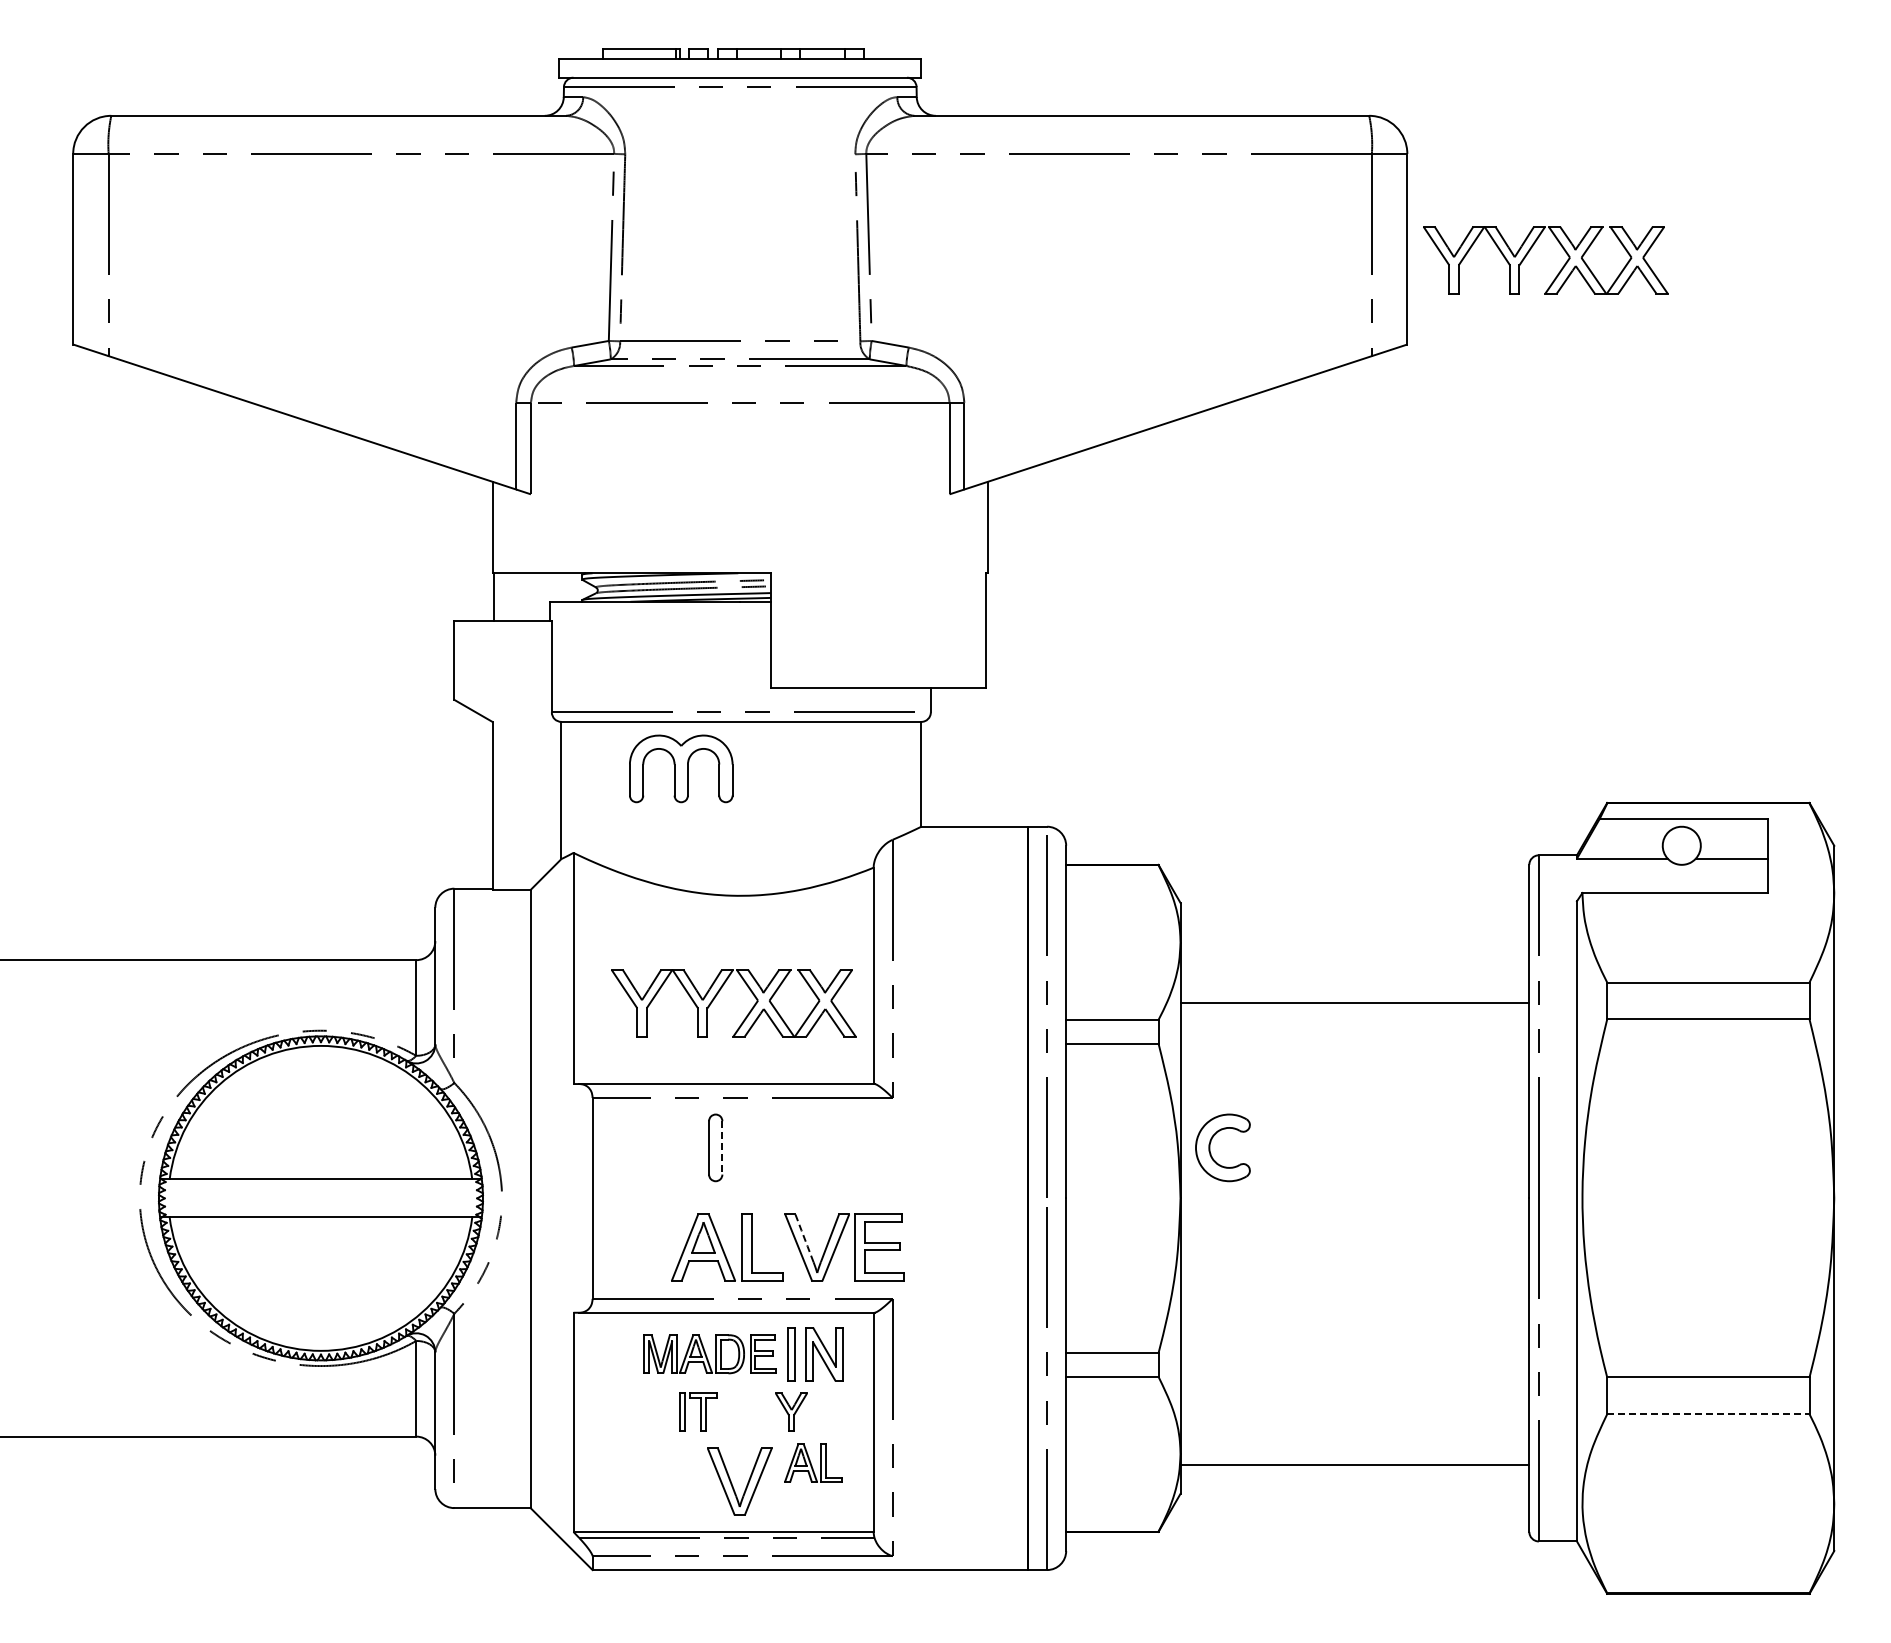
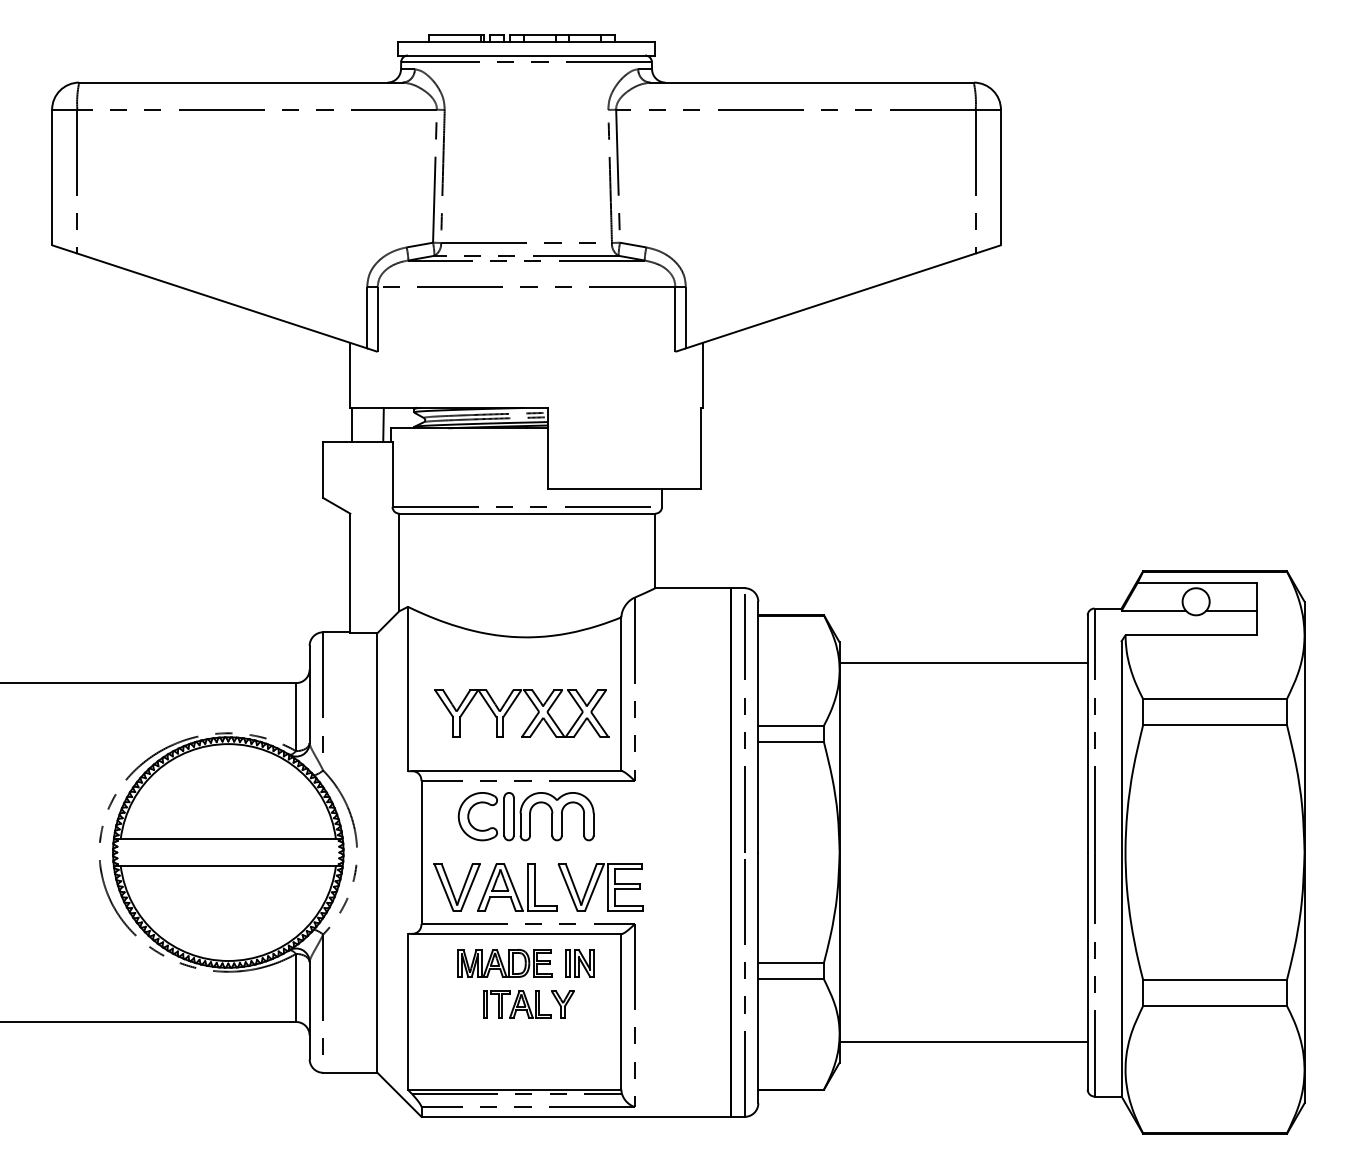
part: (1560, 269) -> (1109, 191), removed
line: (538, 596) -> (383, 424), added
part: (681, 768) -> (557, 816), moved
line: (1354, 1002) -> (963, 662), moved
line: (722, 1147) -> (513, 816), dashed -> solid
part: (1210, 1147) -> (469, 816), moved
line: (804, 1237) -> (572, 880), dashed -> solid
part: (815, 1353) -> (580, 962), size x0.71
line: (1708, 1414) -> (1215, 1006), dashed -> solid
part: (813, 1462) -> (530, 1004), moved
part: (732, 1483) -> (452, 888), moved

